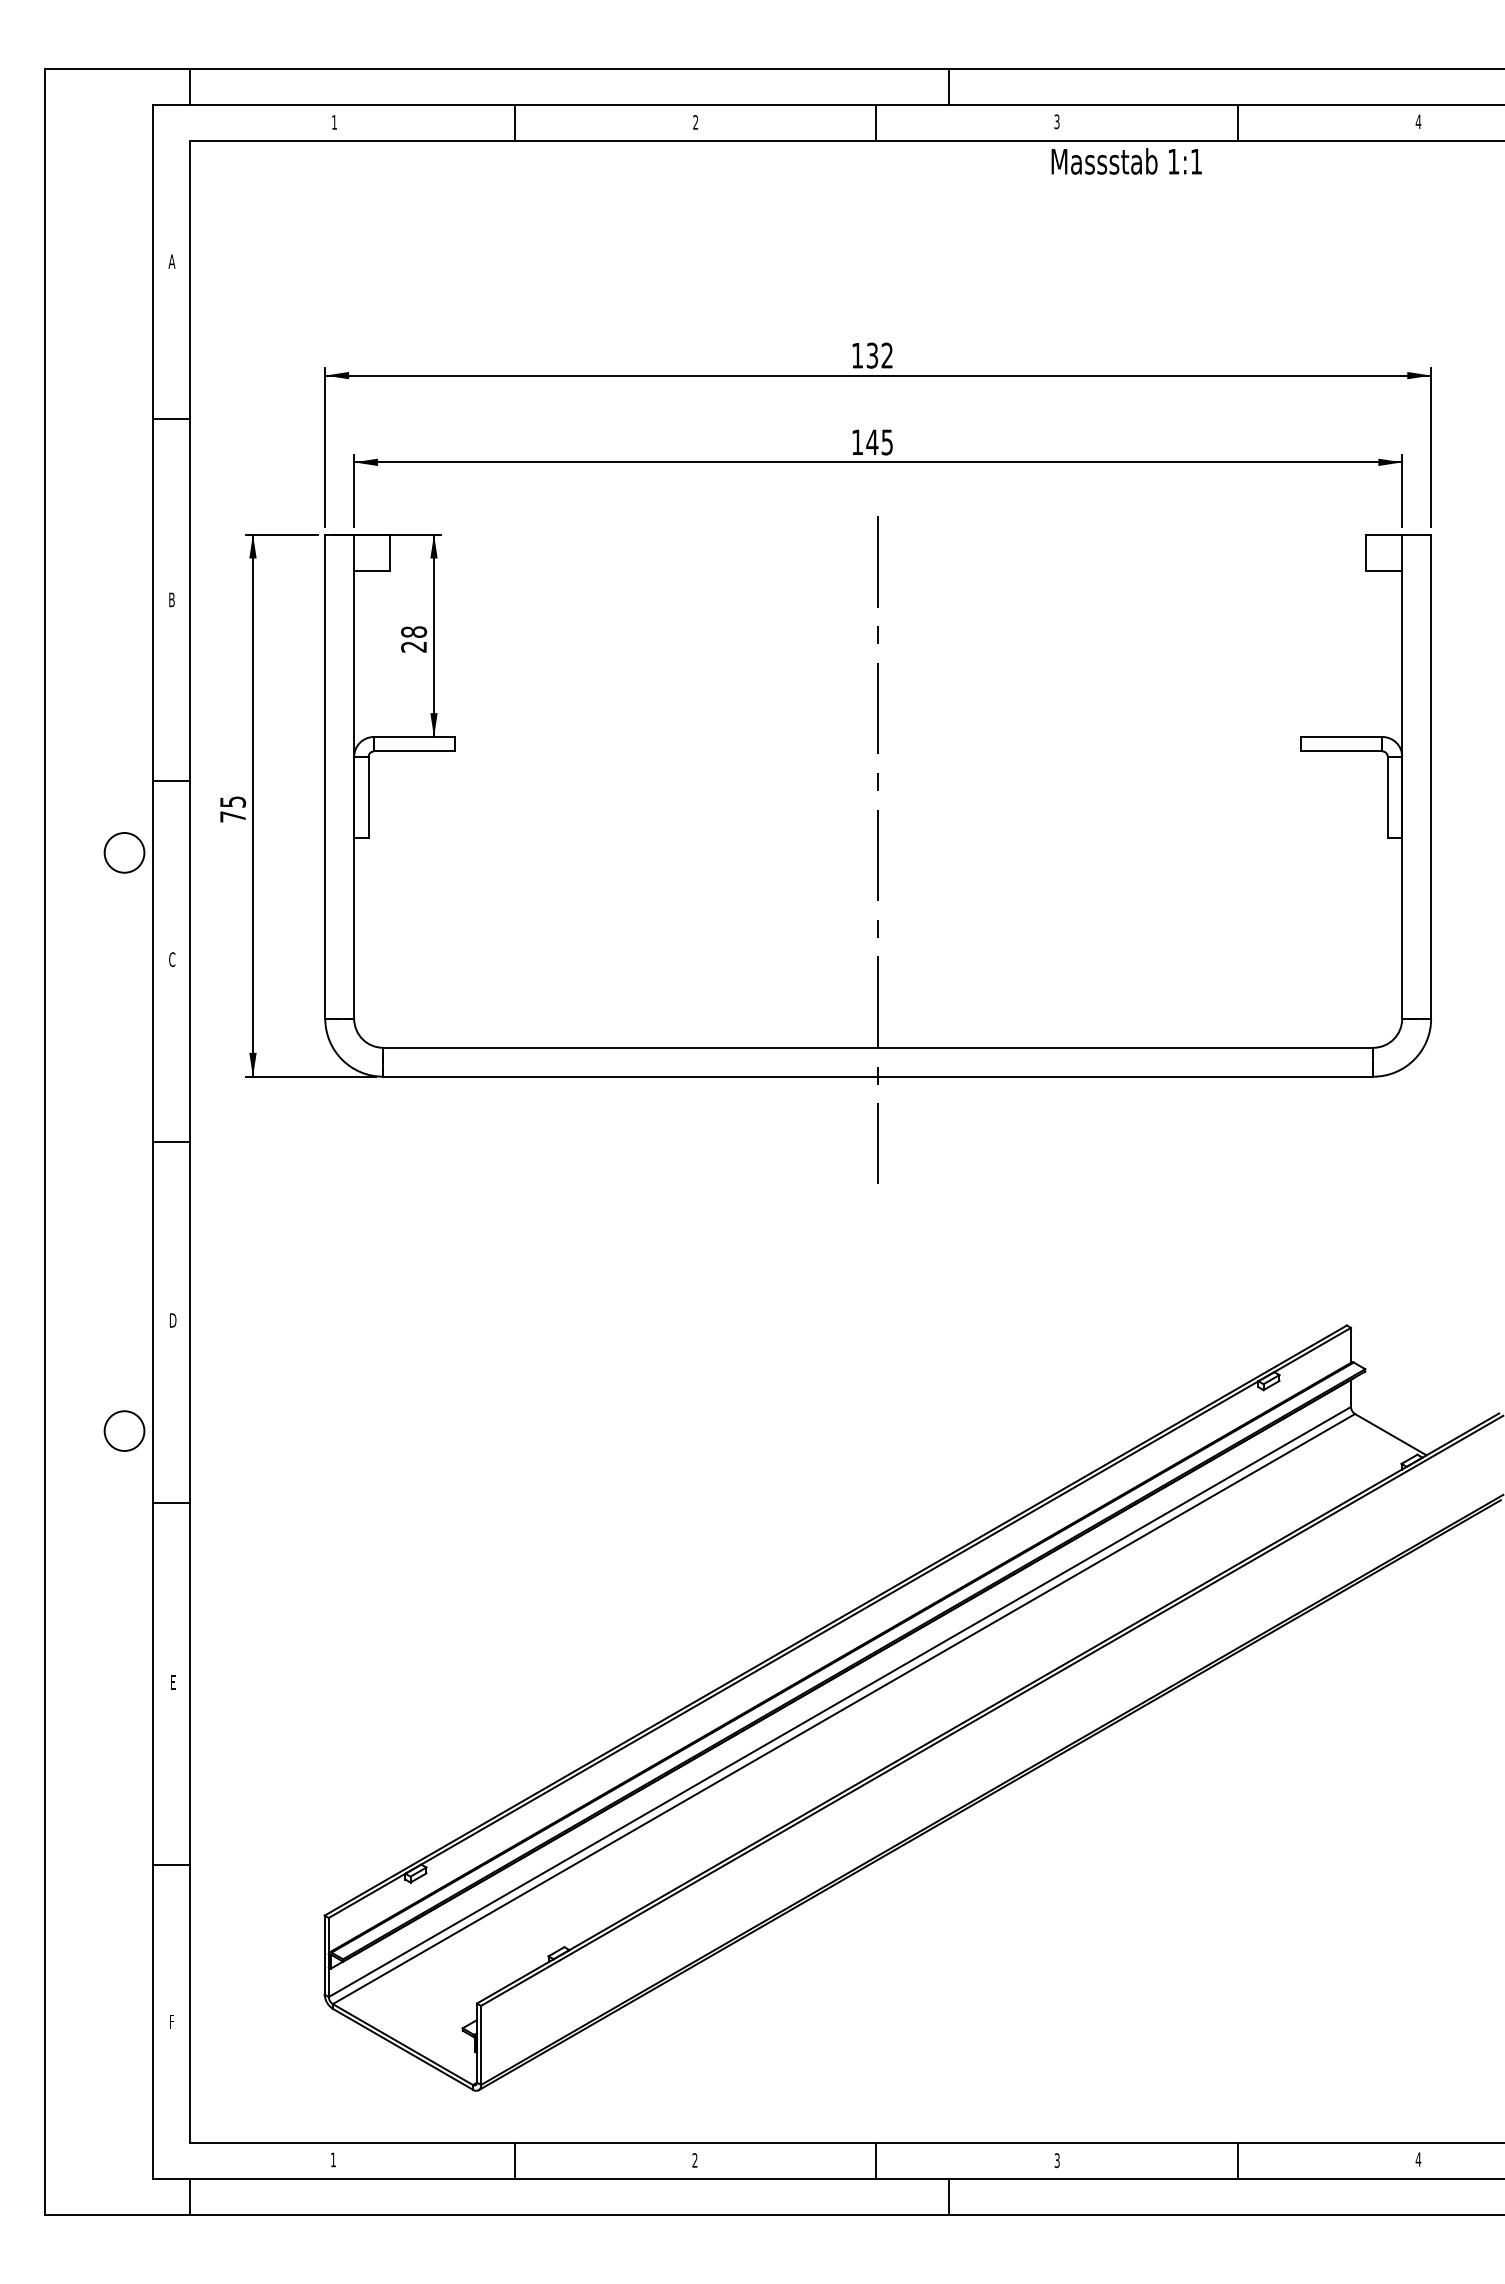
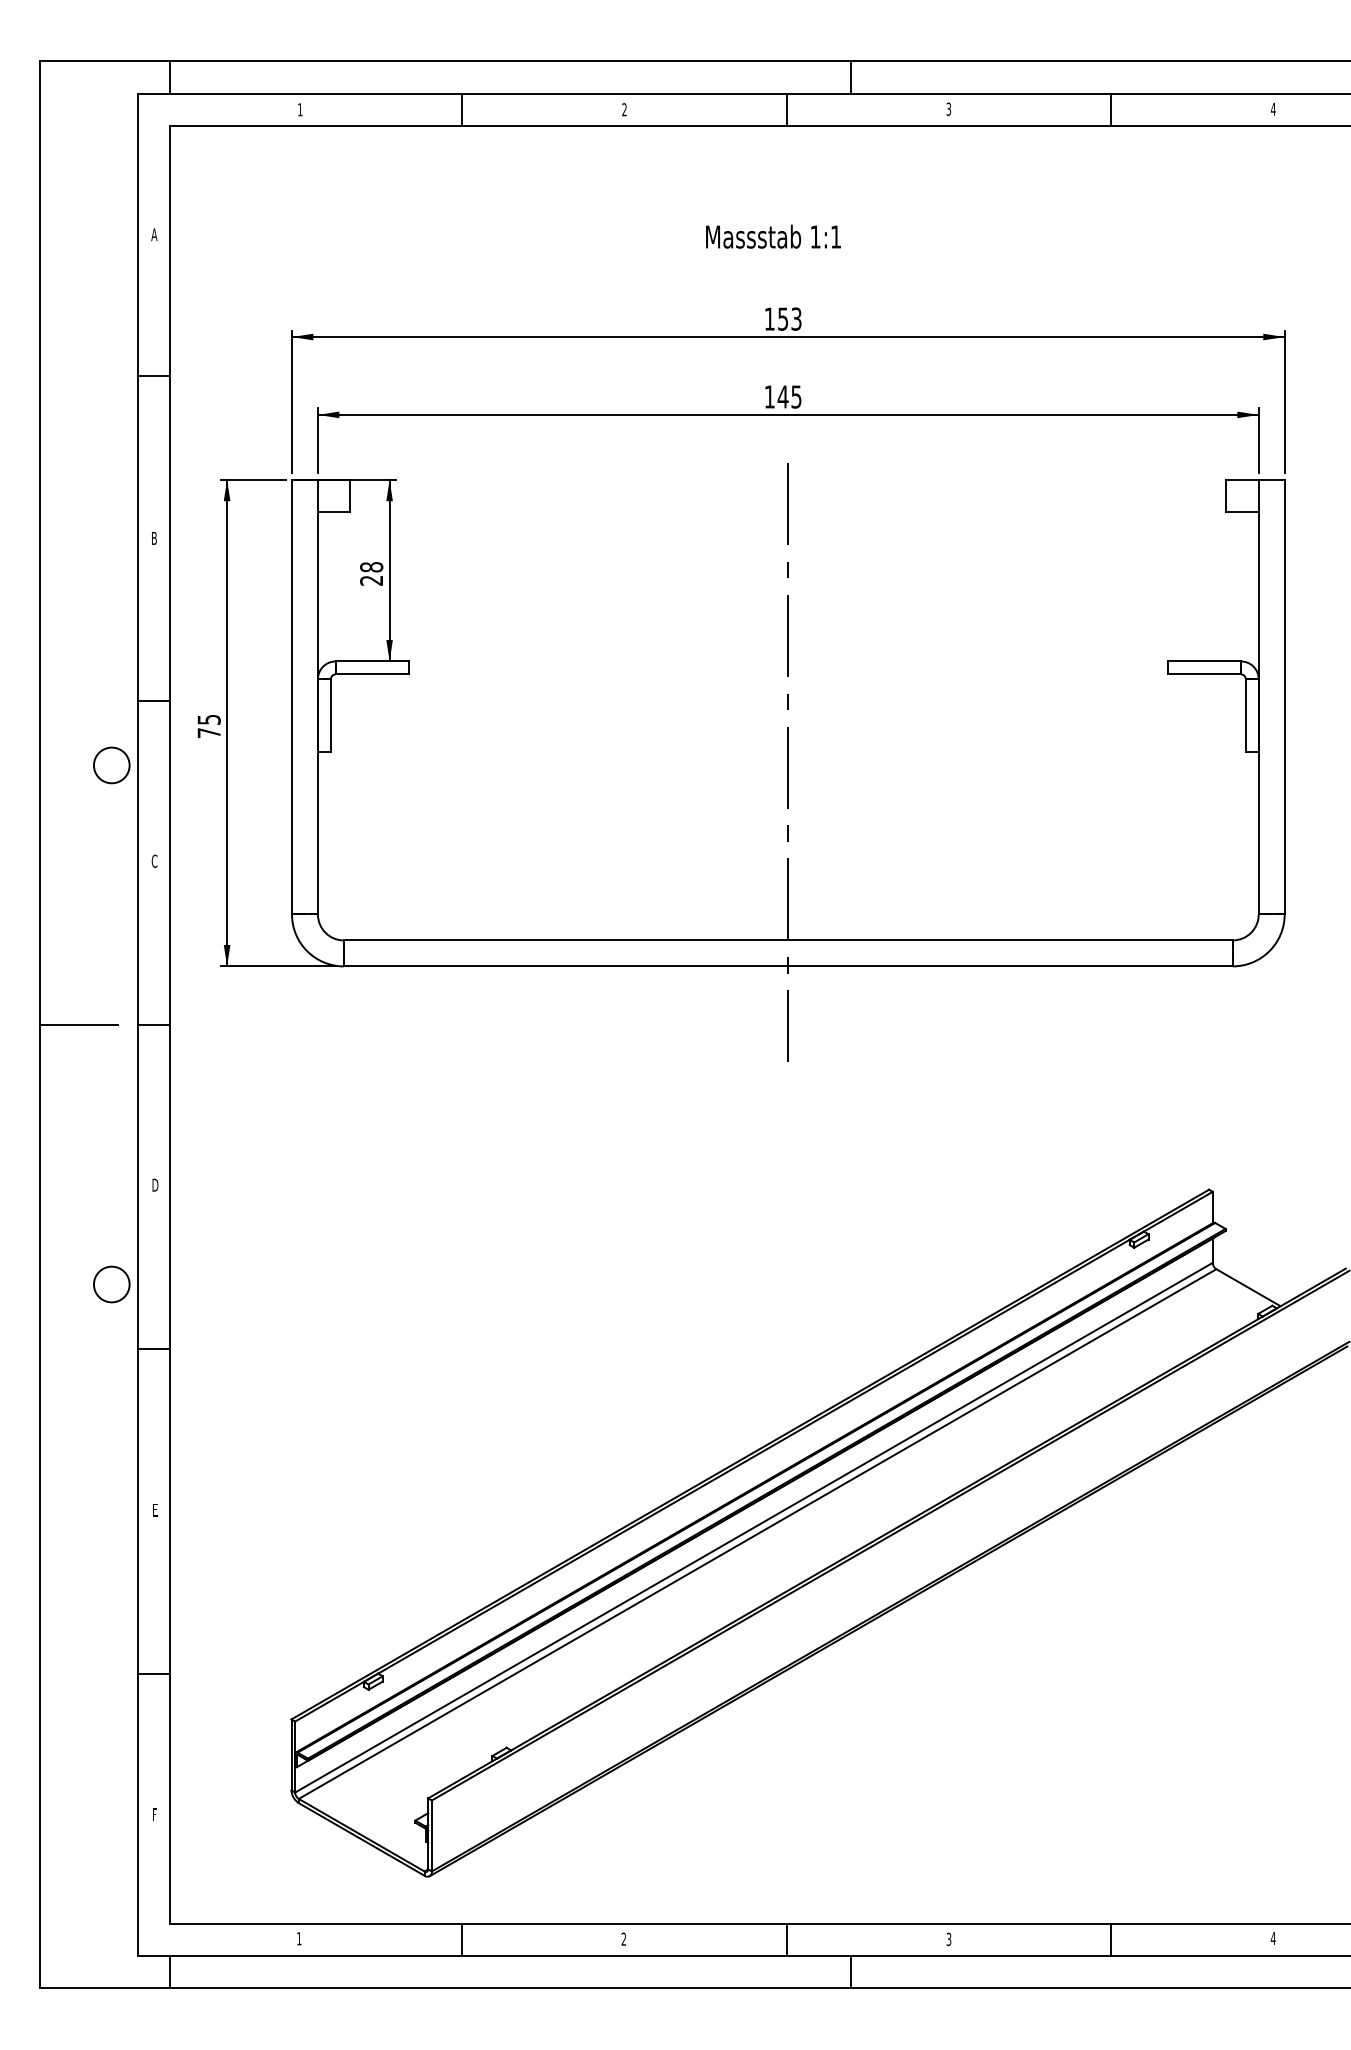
text: (1126, 161) -> (773, 236), moved
text: (879, 354) -> (789, 318), 132 -> 153
line: (88, 1142) -> (79, 1025), added

